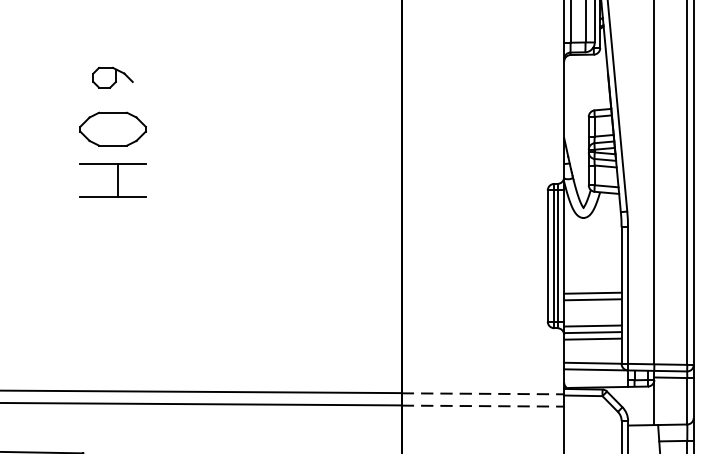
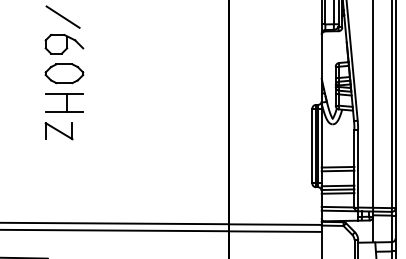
line: (109, 28) -> (62, 16), added
part: (113, 77) -> (64, 44), size x1.67
part: (102, 230) -> (58, 131), added
line: (483, 393) -> (275, 224), dashed -> solid
line: (483, 405) -> (275, 231), dashed -> solid

